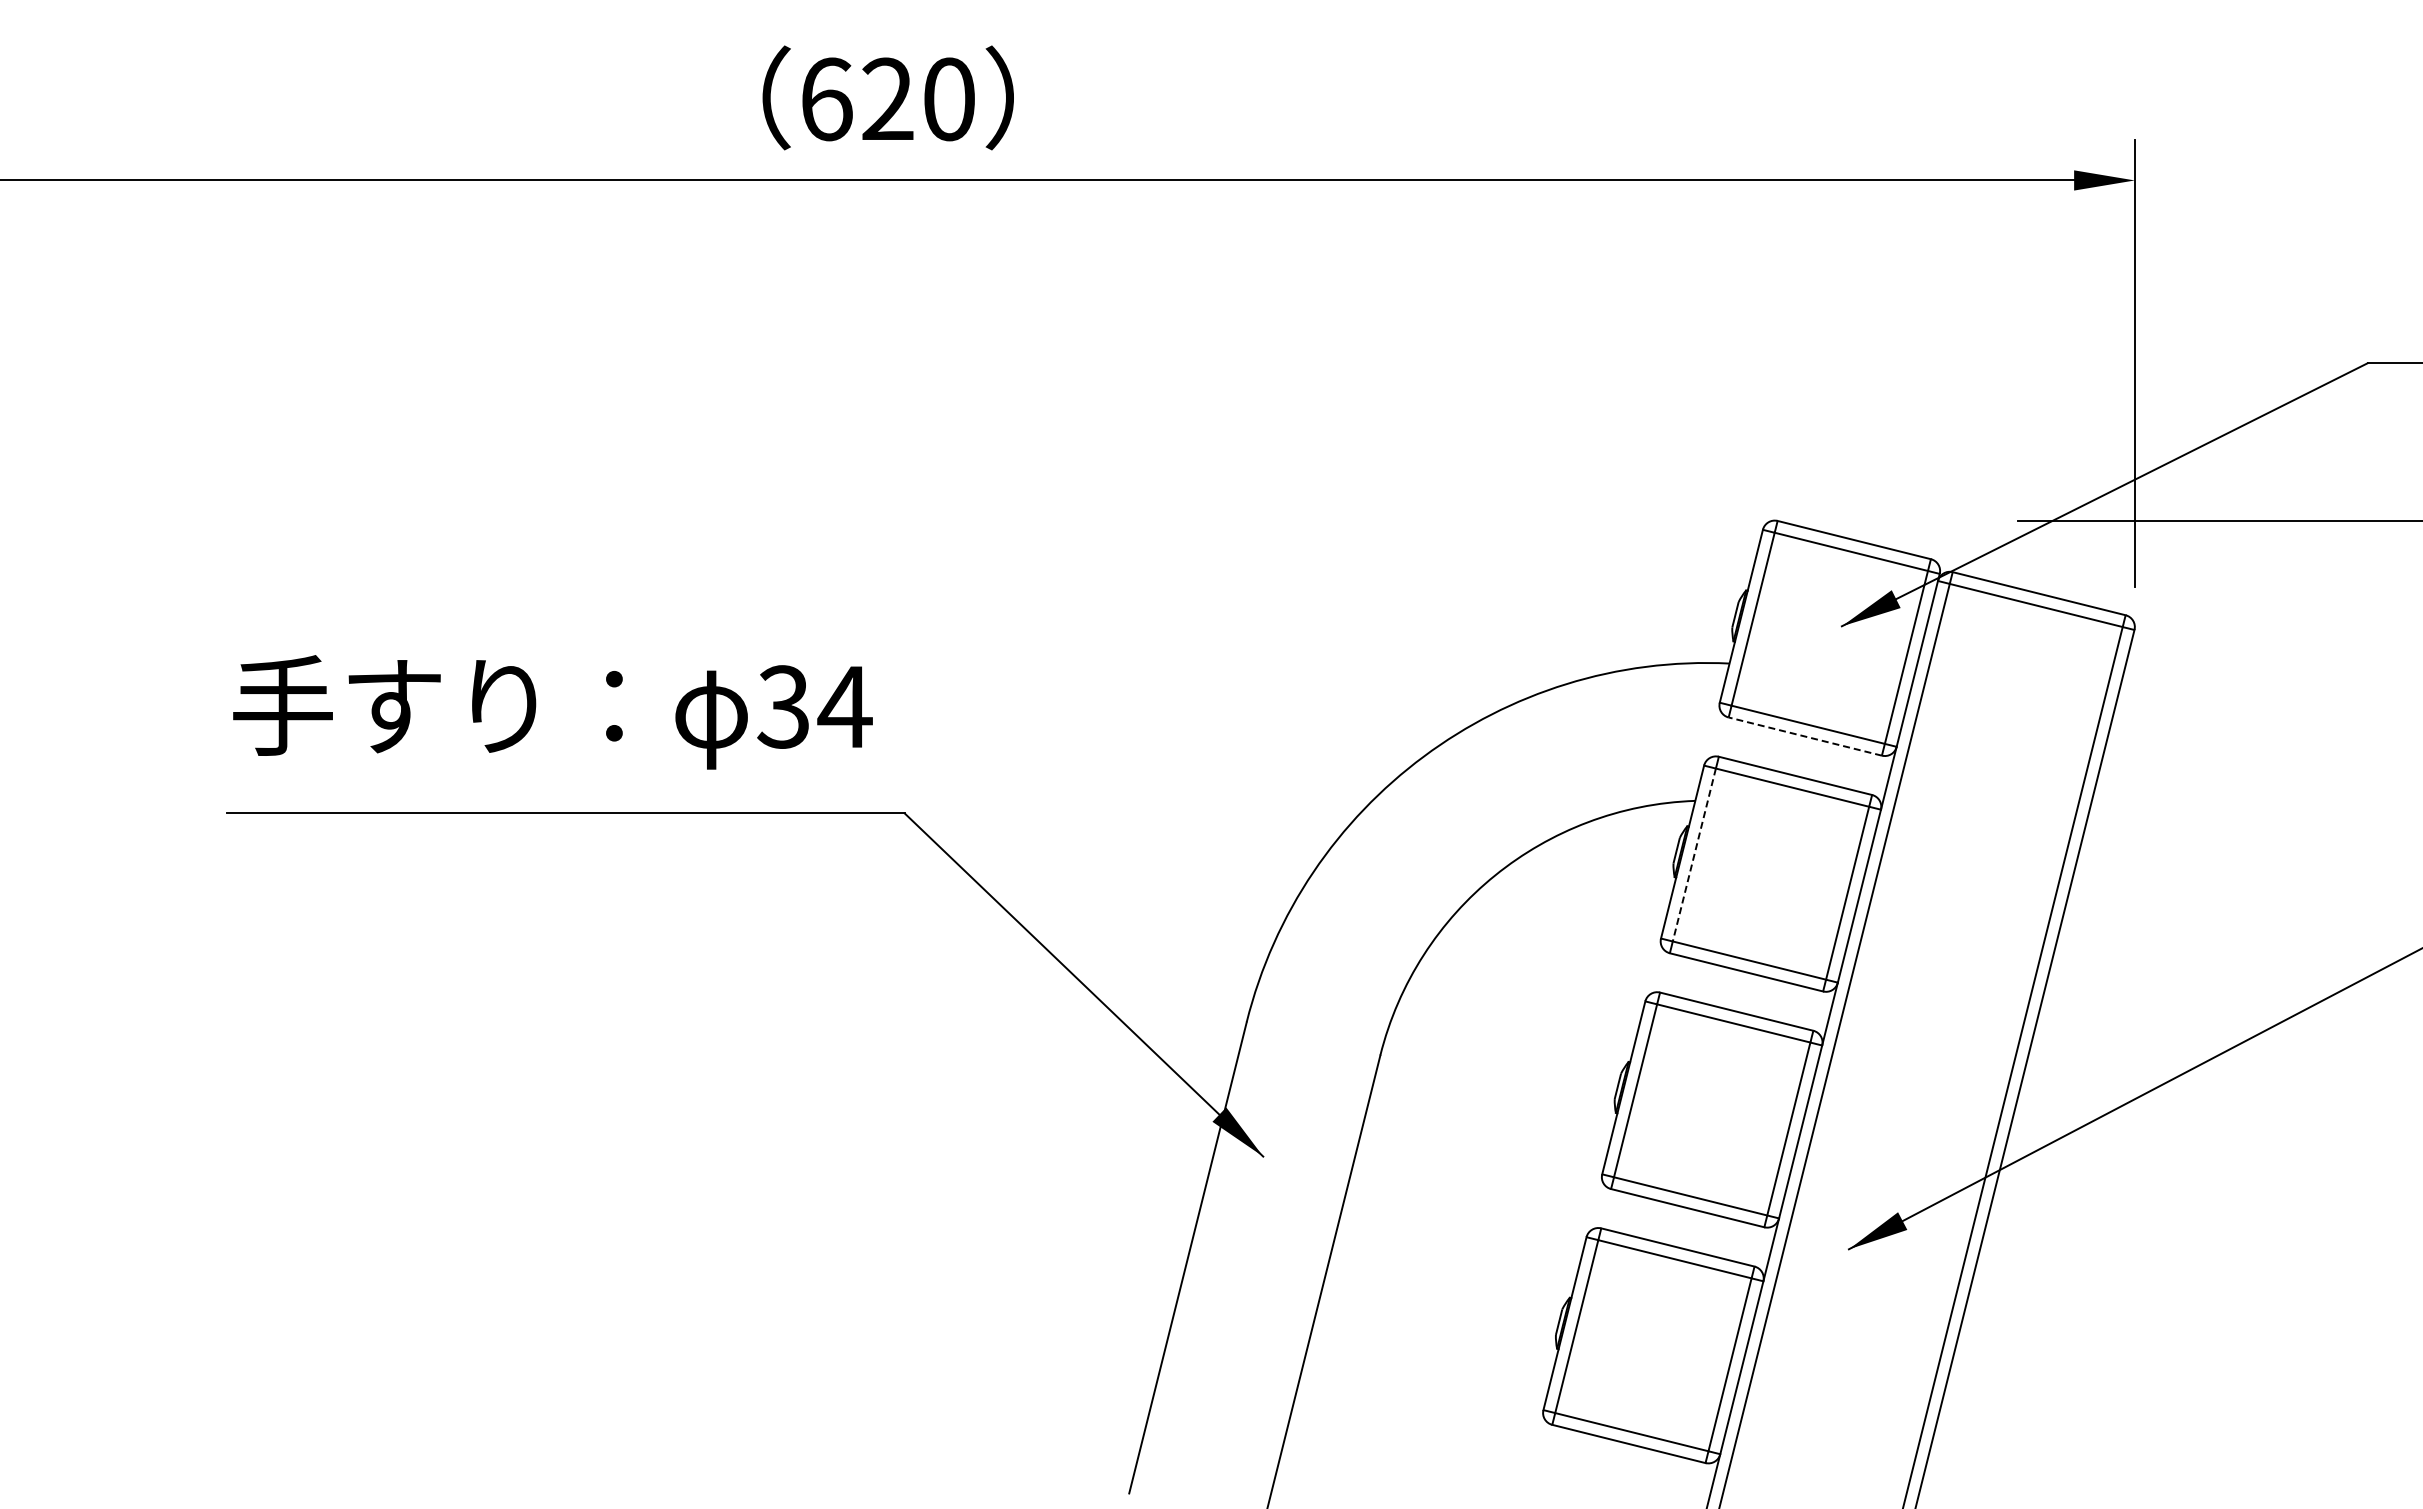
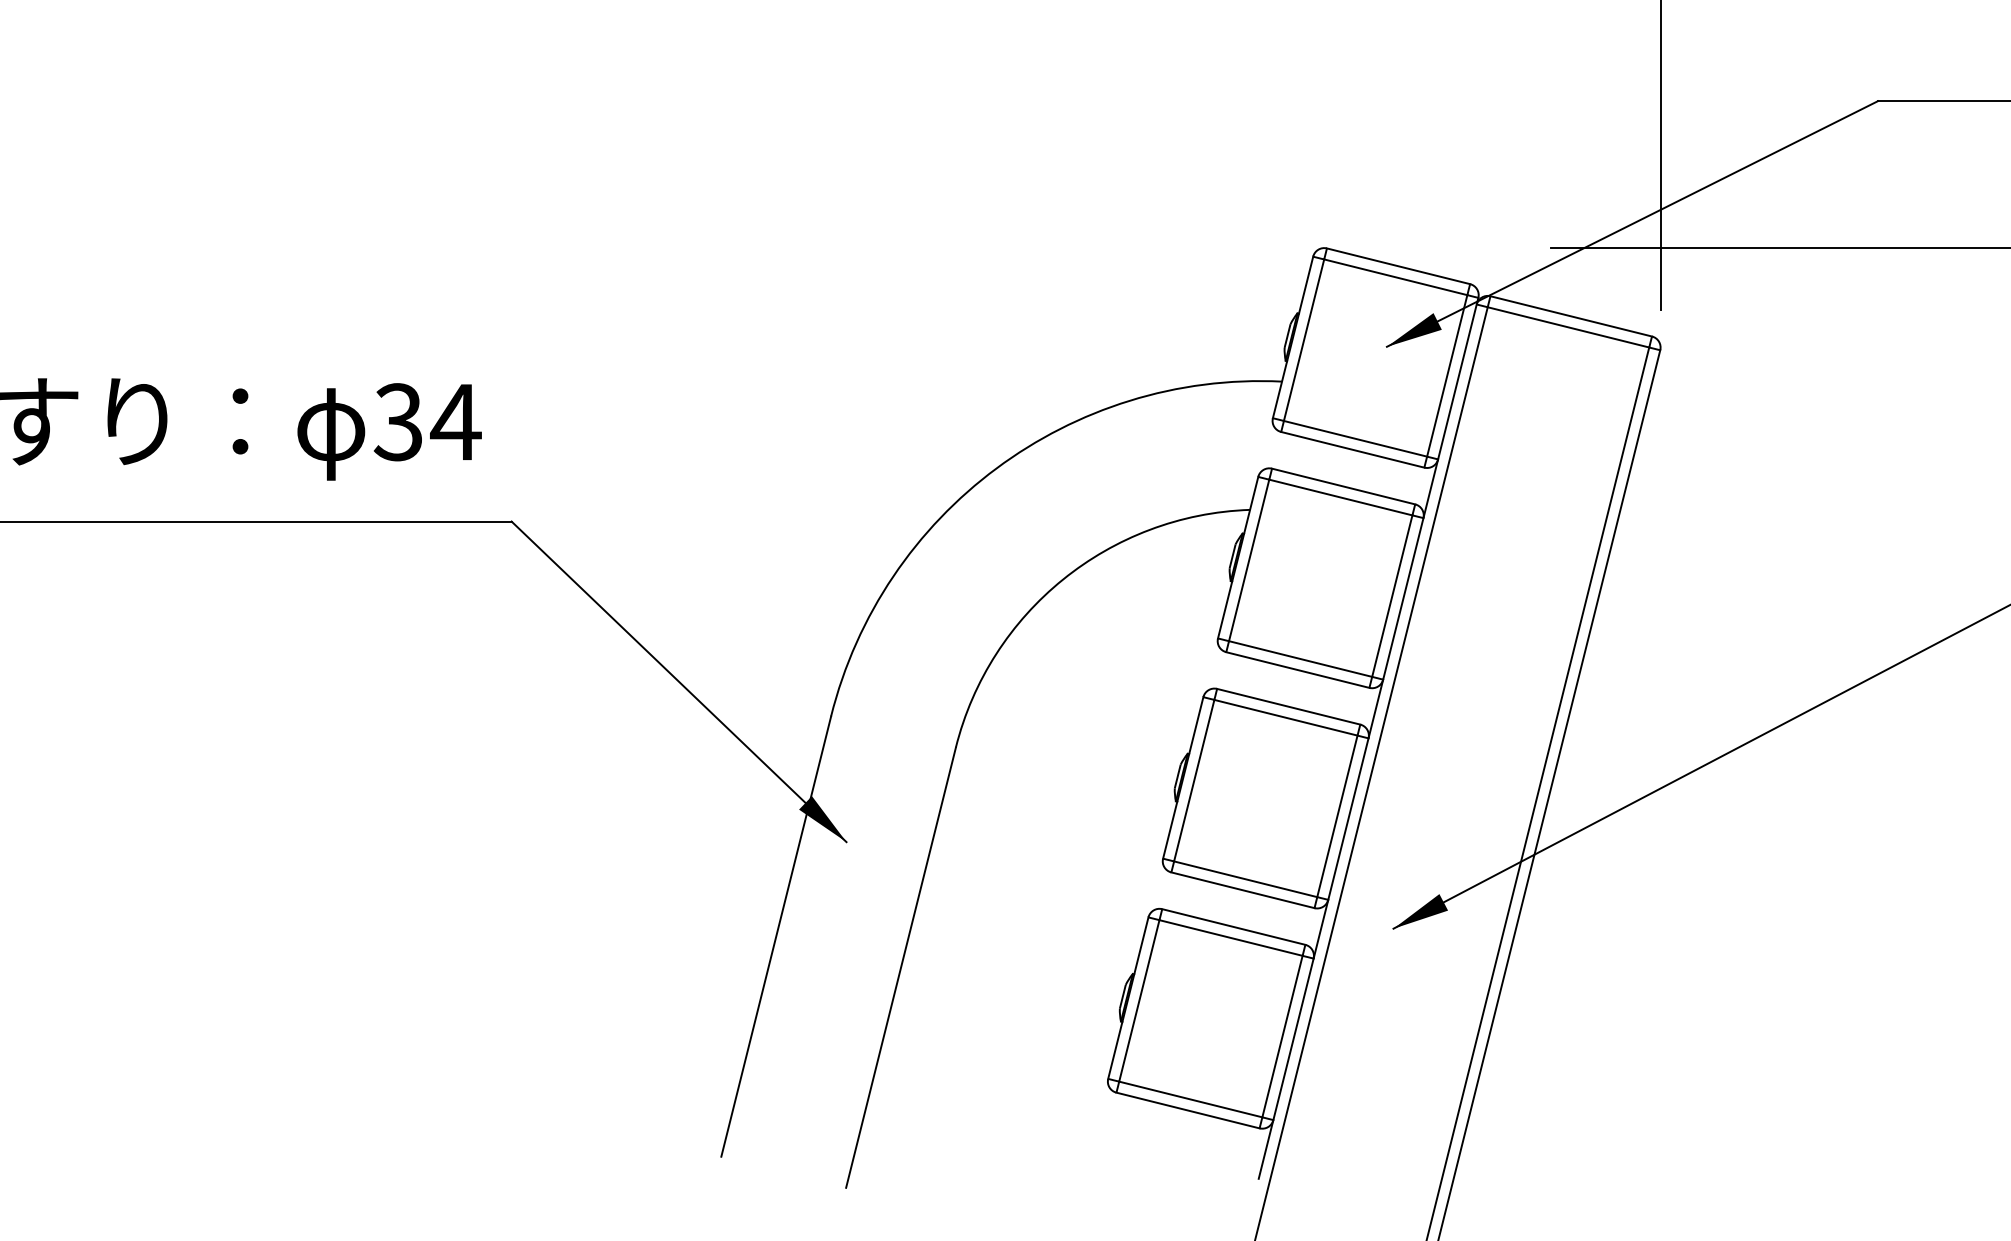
line: (1805, 736) -> (1352, 449), dashed -> solid
line: (1694, 855) -> (1249, 560), dashed -> solid

